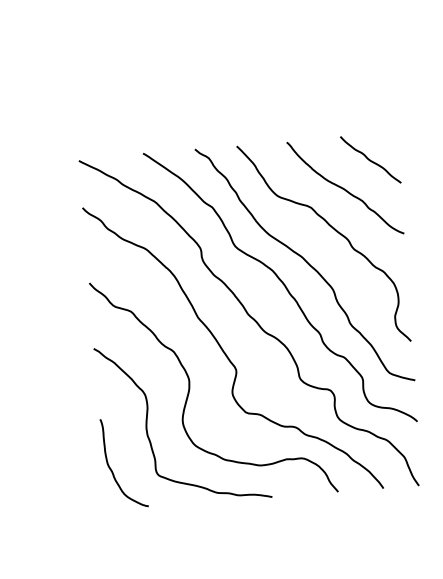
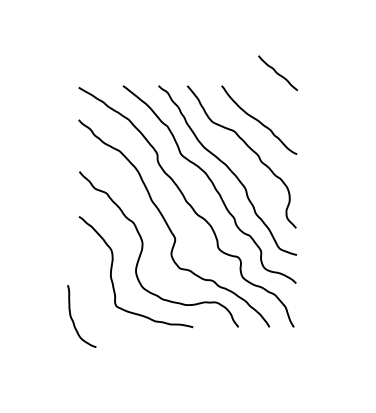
curve: (369, 158) -> (277, 72), moved
curve: (112, 468) -> (73, 319), moved

